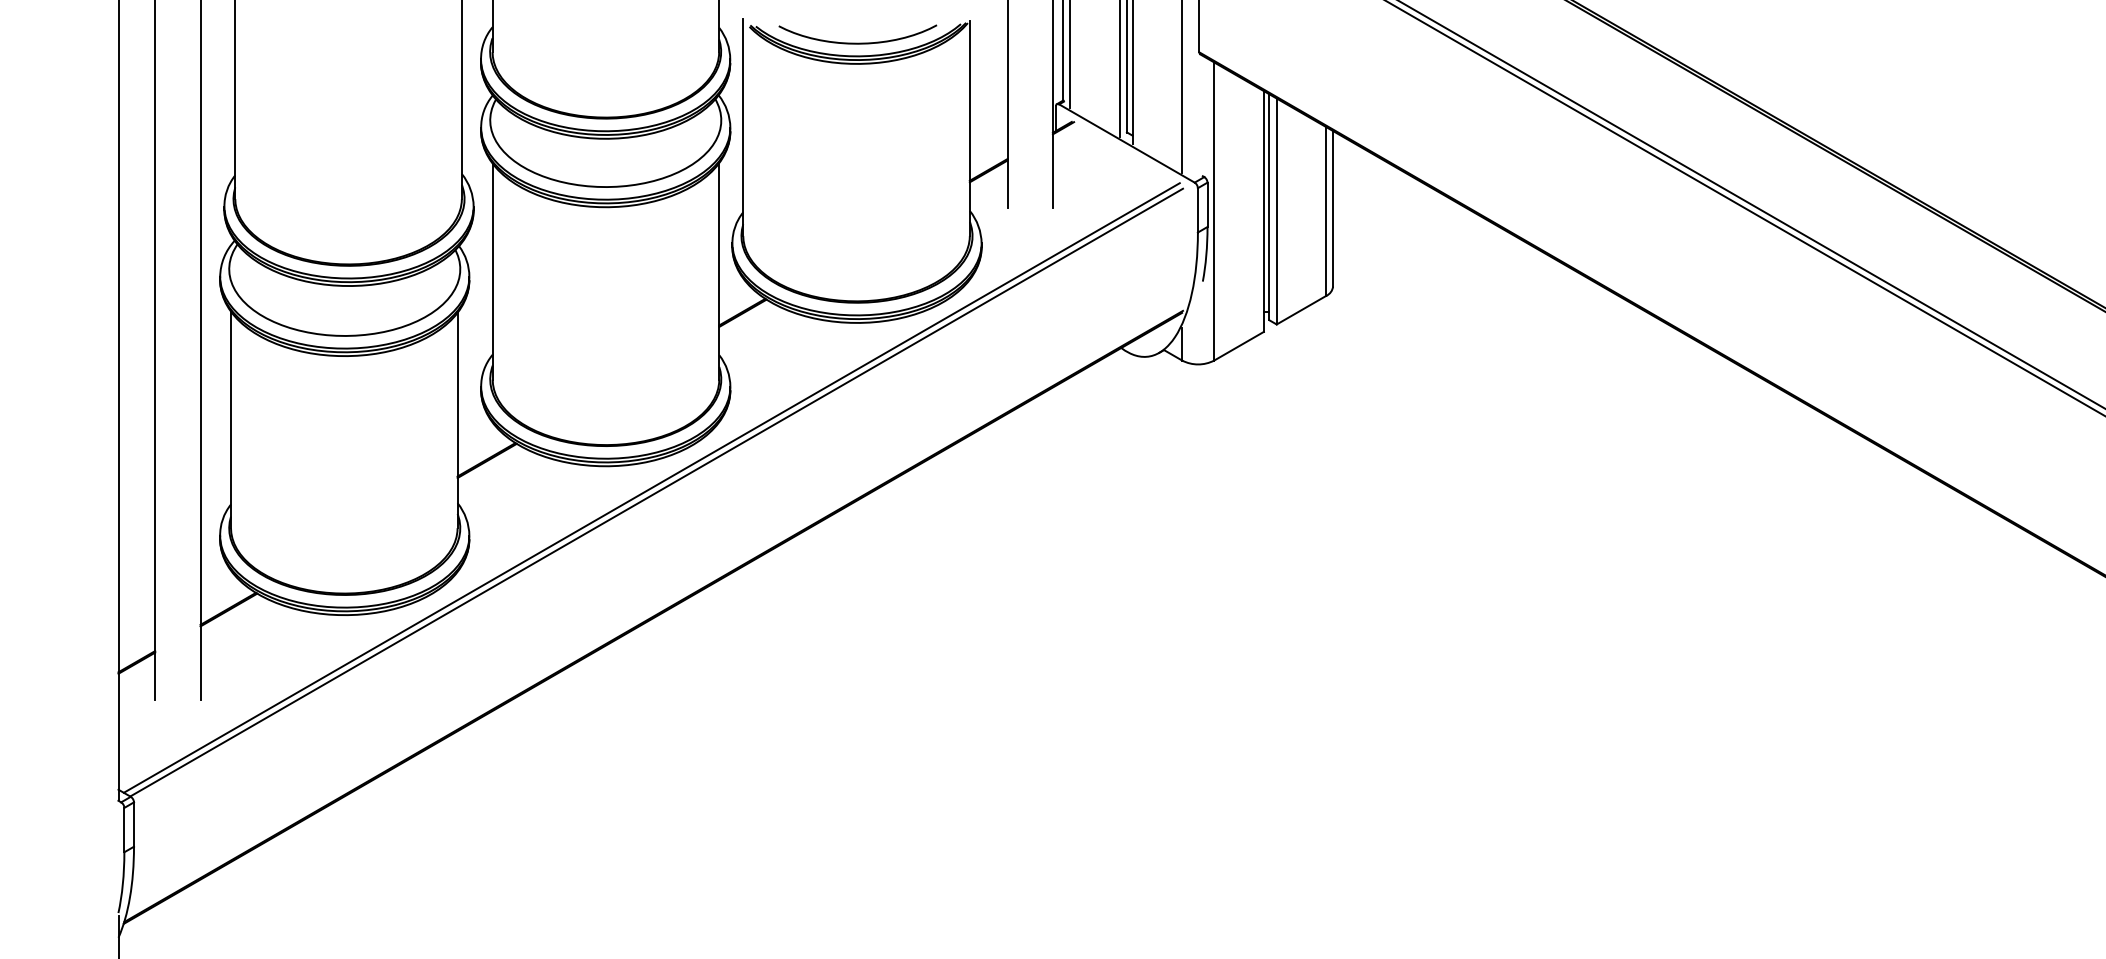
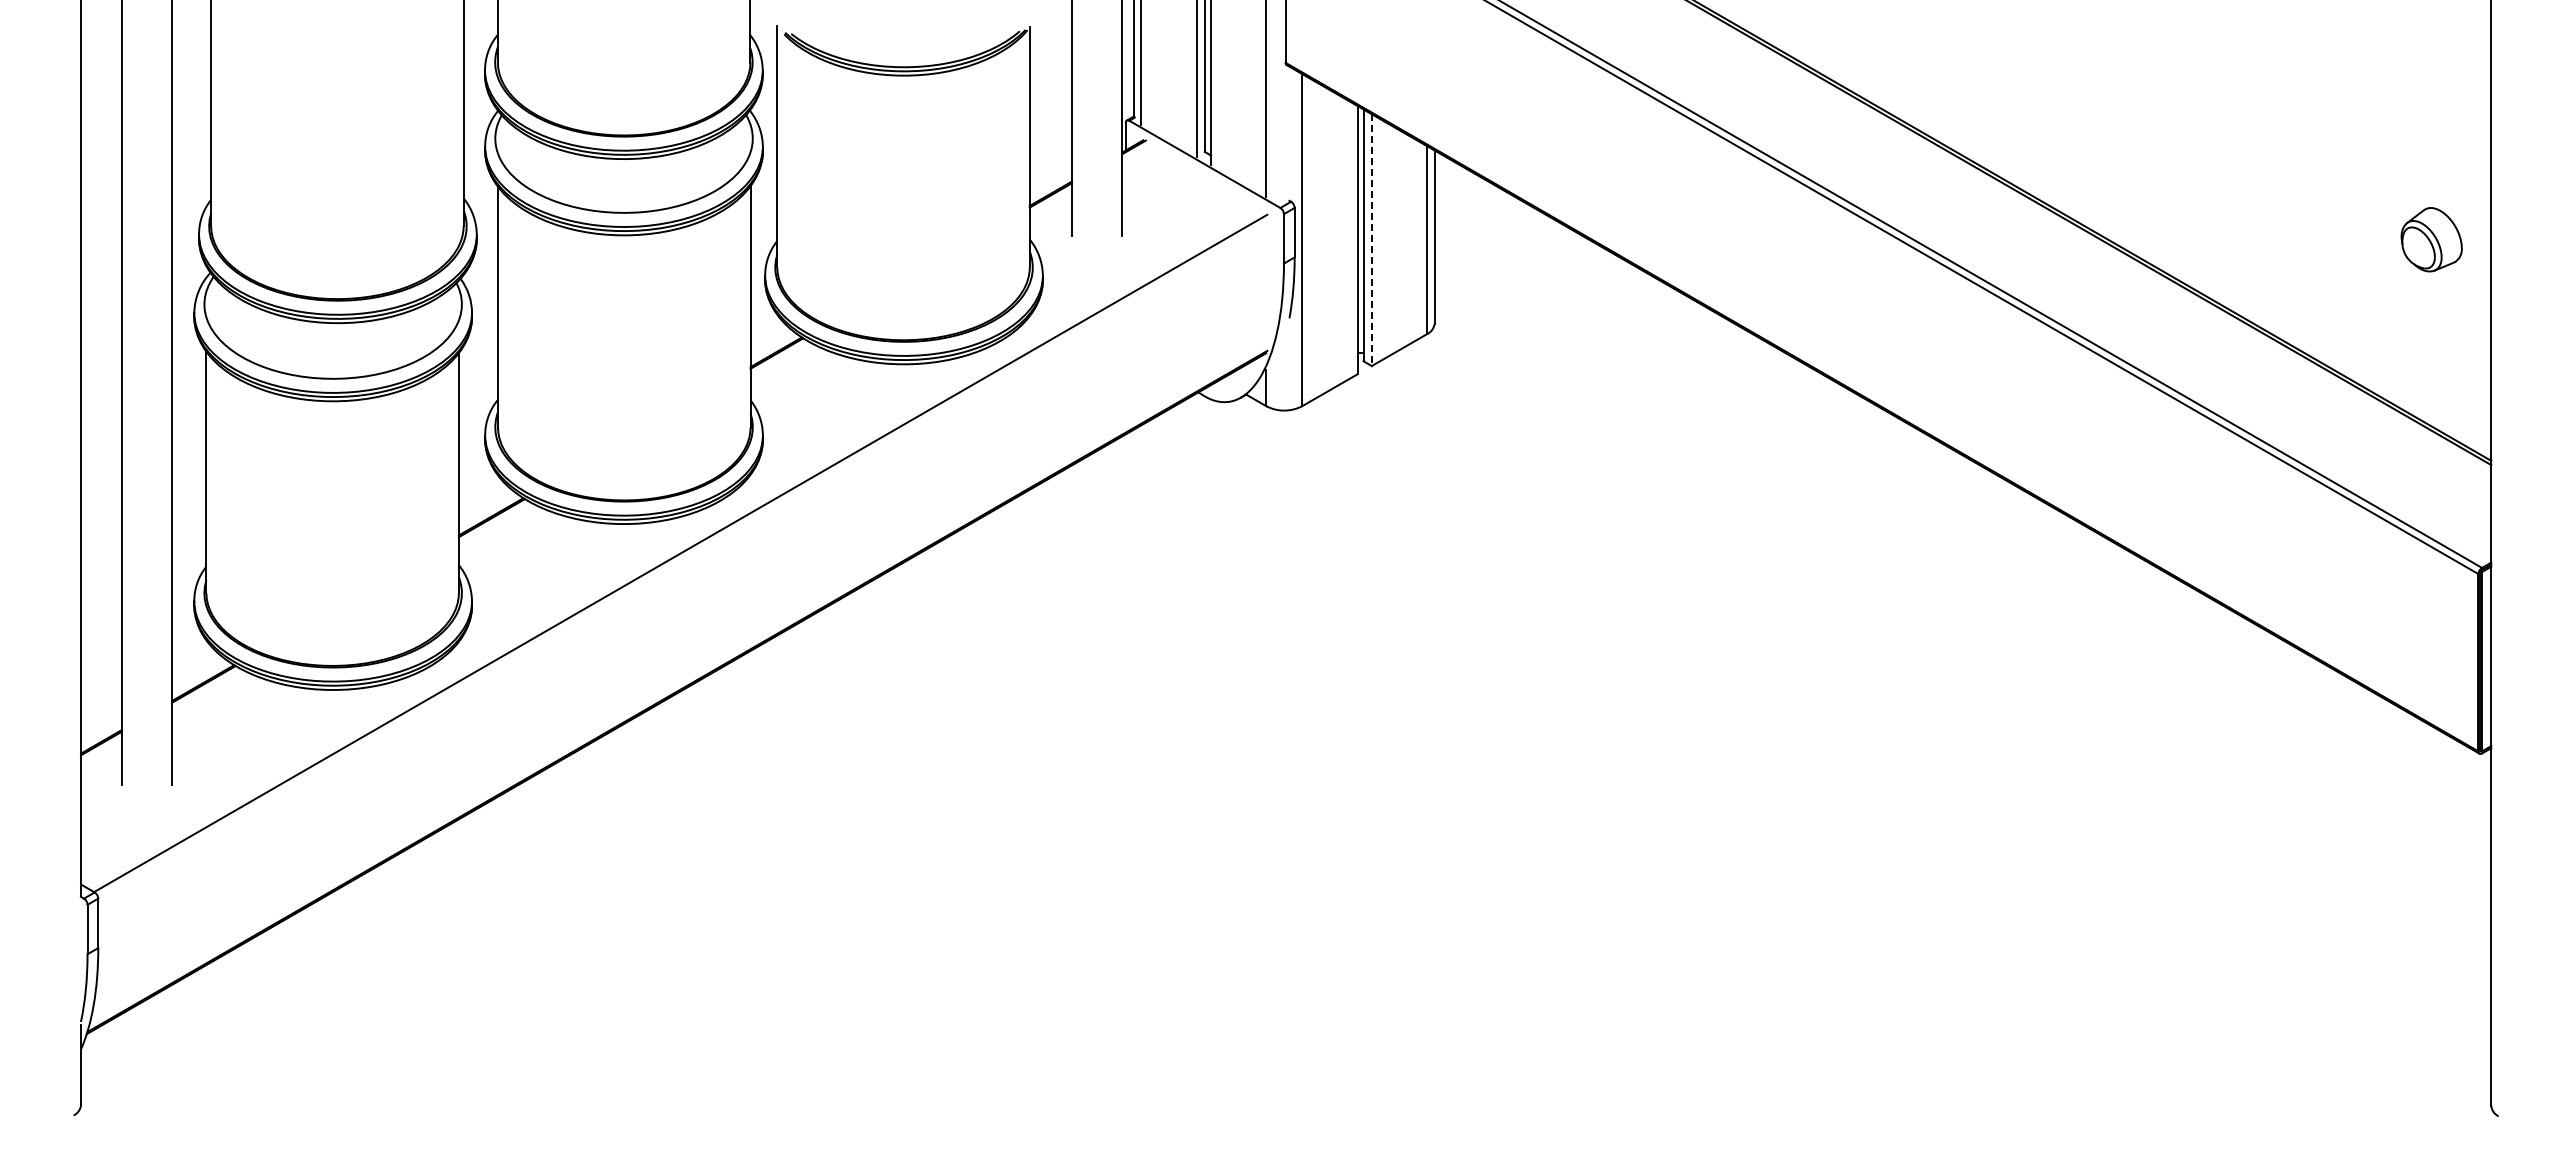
curve: (857, 43) -> (904, 52), removed
line: (1276, 211) -> (1371, 240), solid -> dashed
line: (651, 487) -> (674, 547), removed

